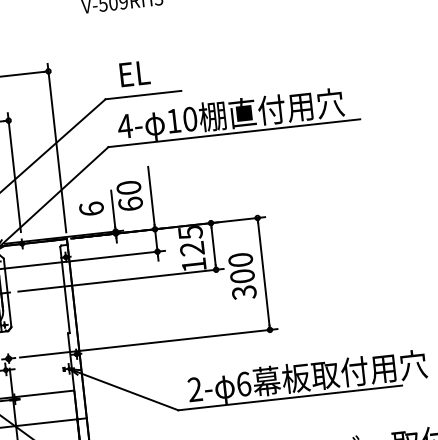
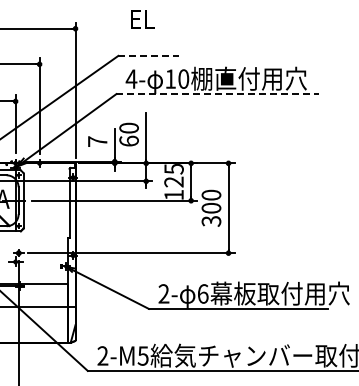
text: (134, 74) -> (142, 19), moved
line: (144, 94) -> (149, 55), solid -> dashed
line: (235, 133) -> (218, 94), solid -> dashed
text: (91, 208) -> (97, 141), 6 -> 7

